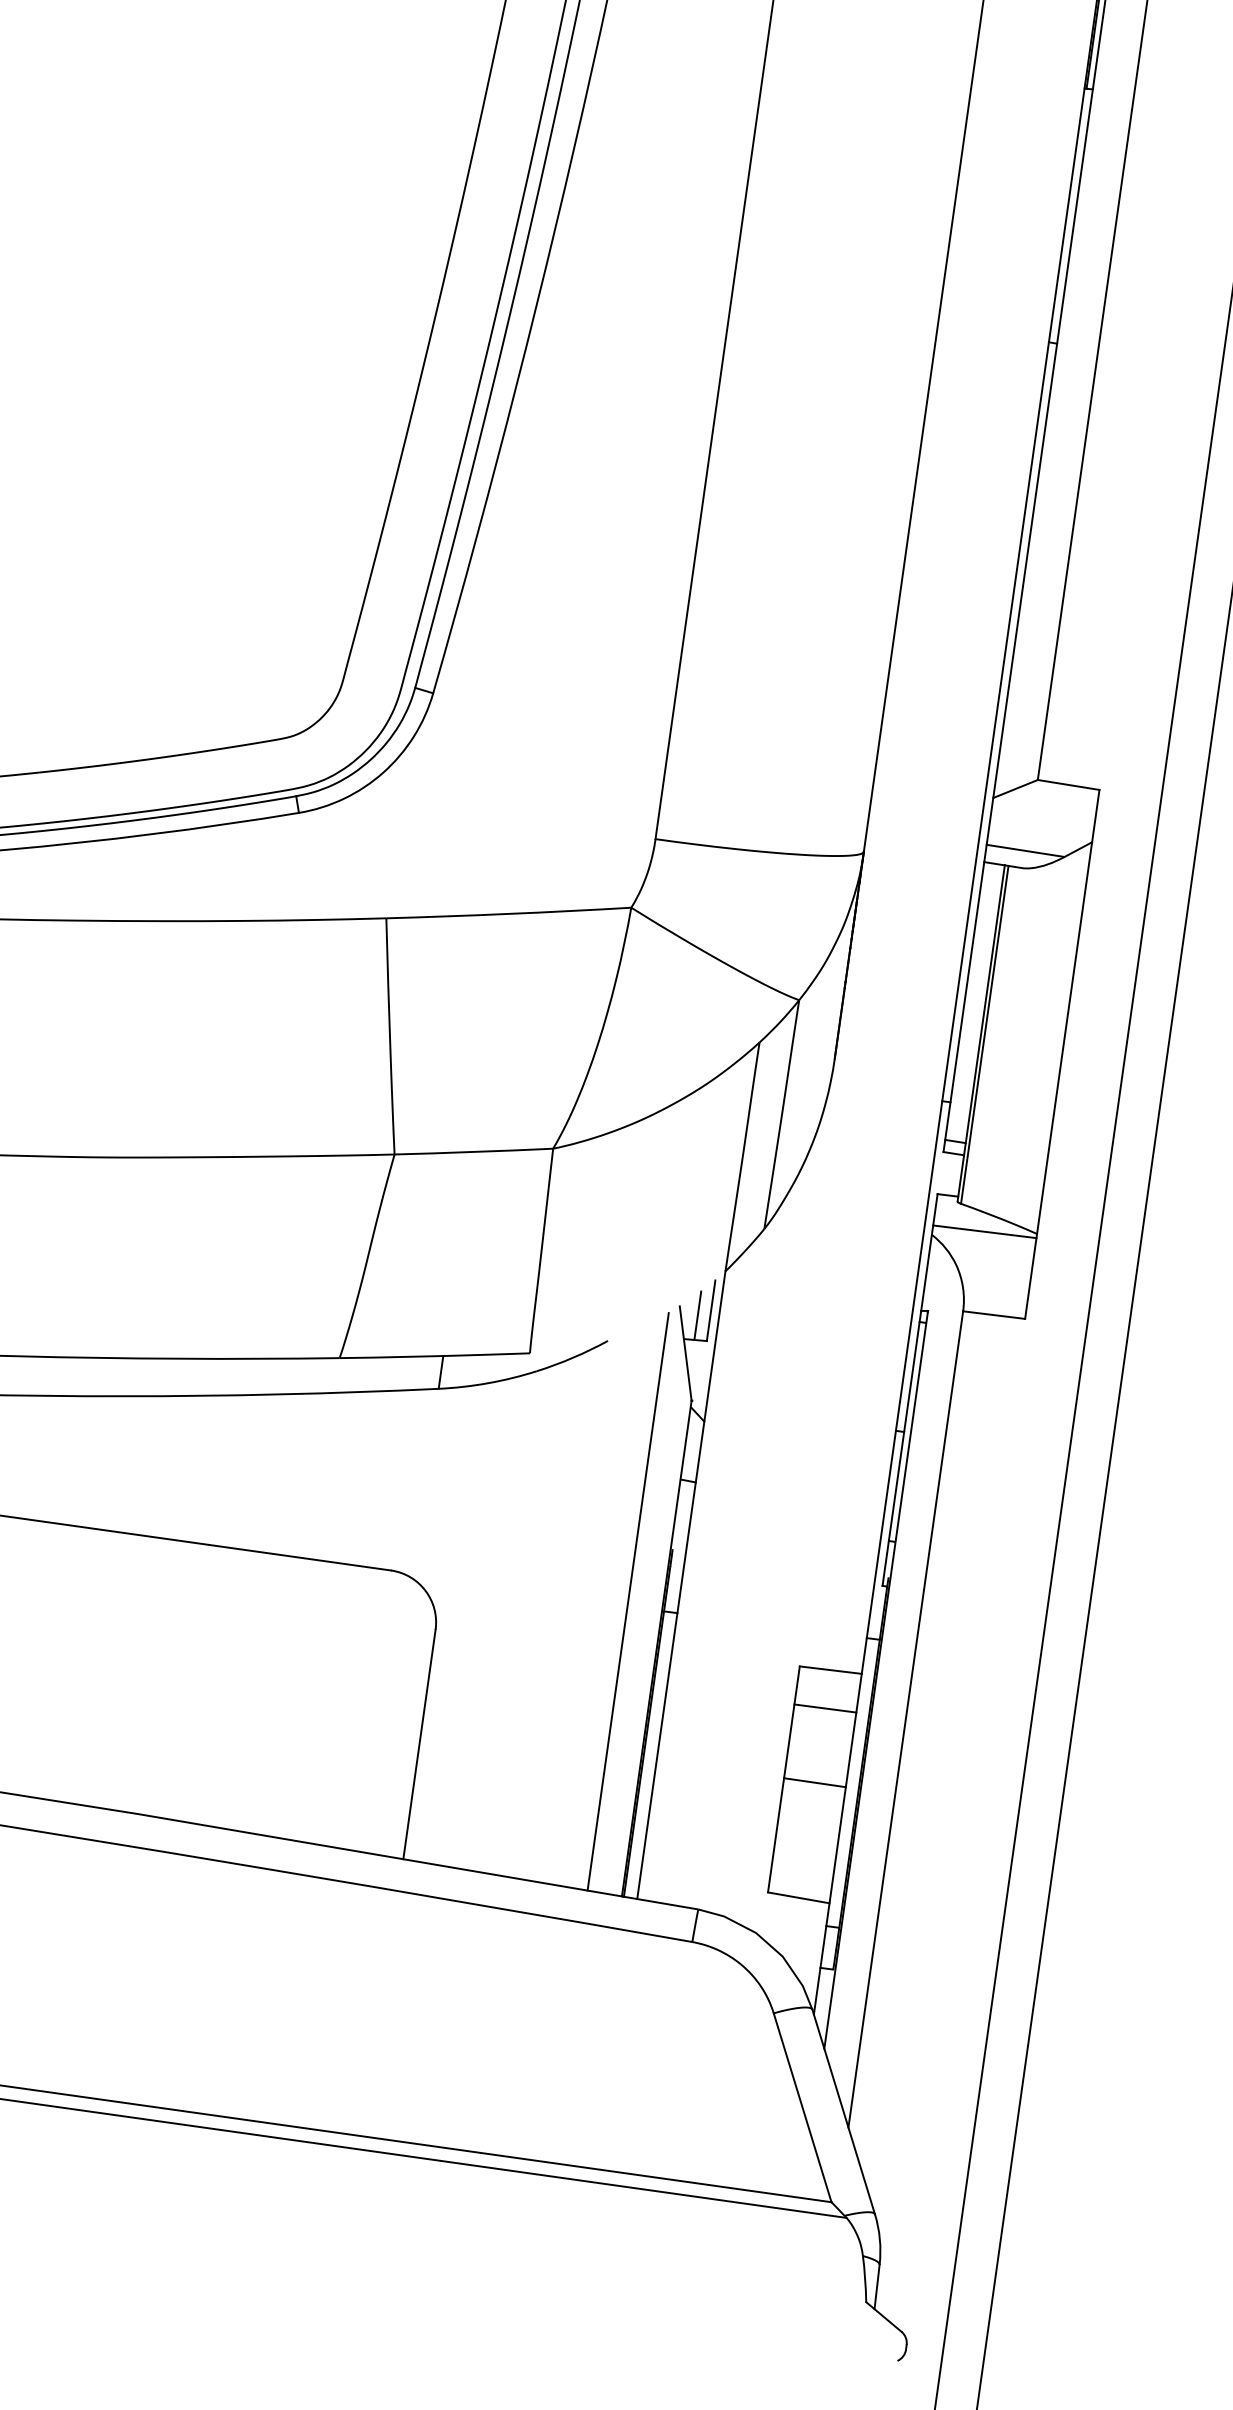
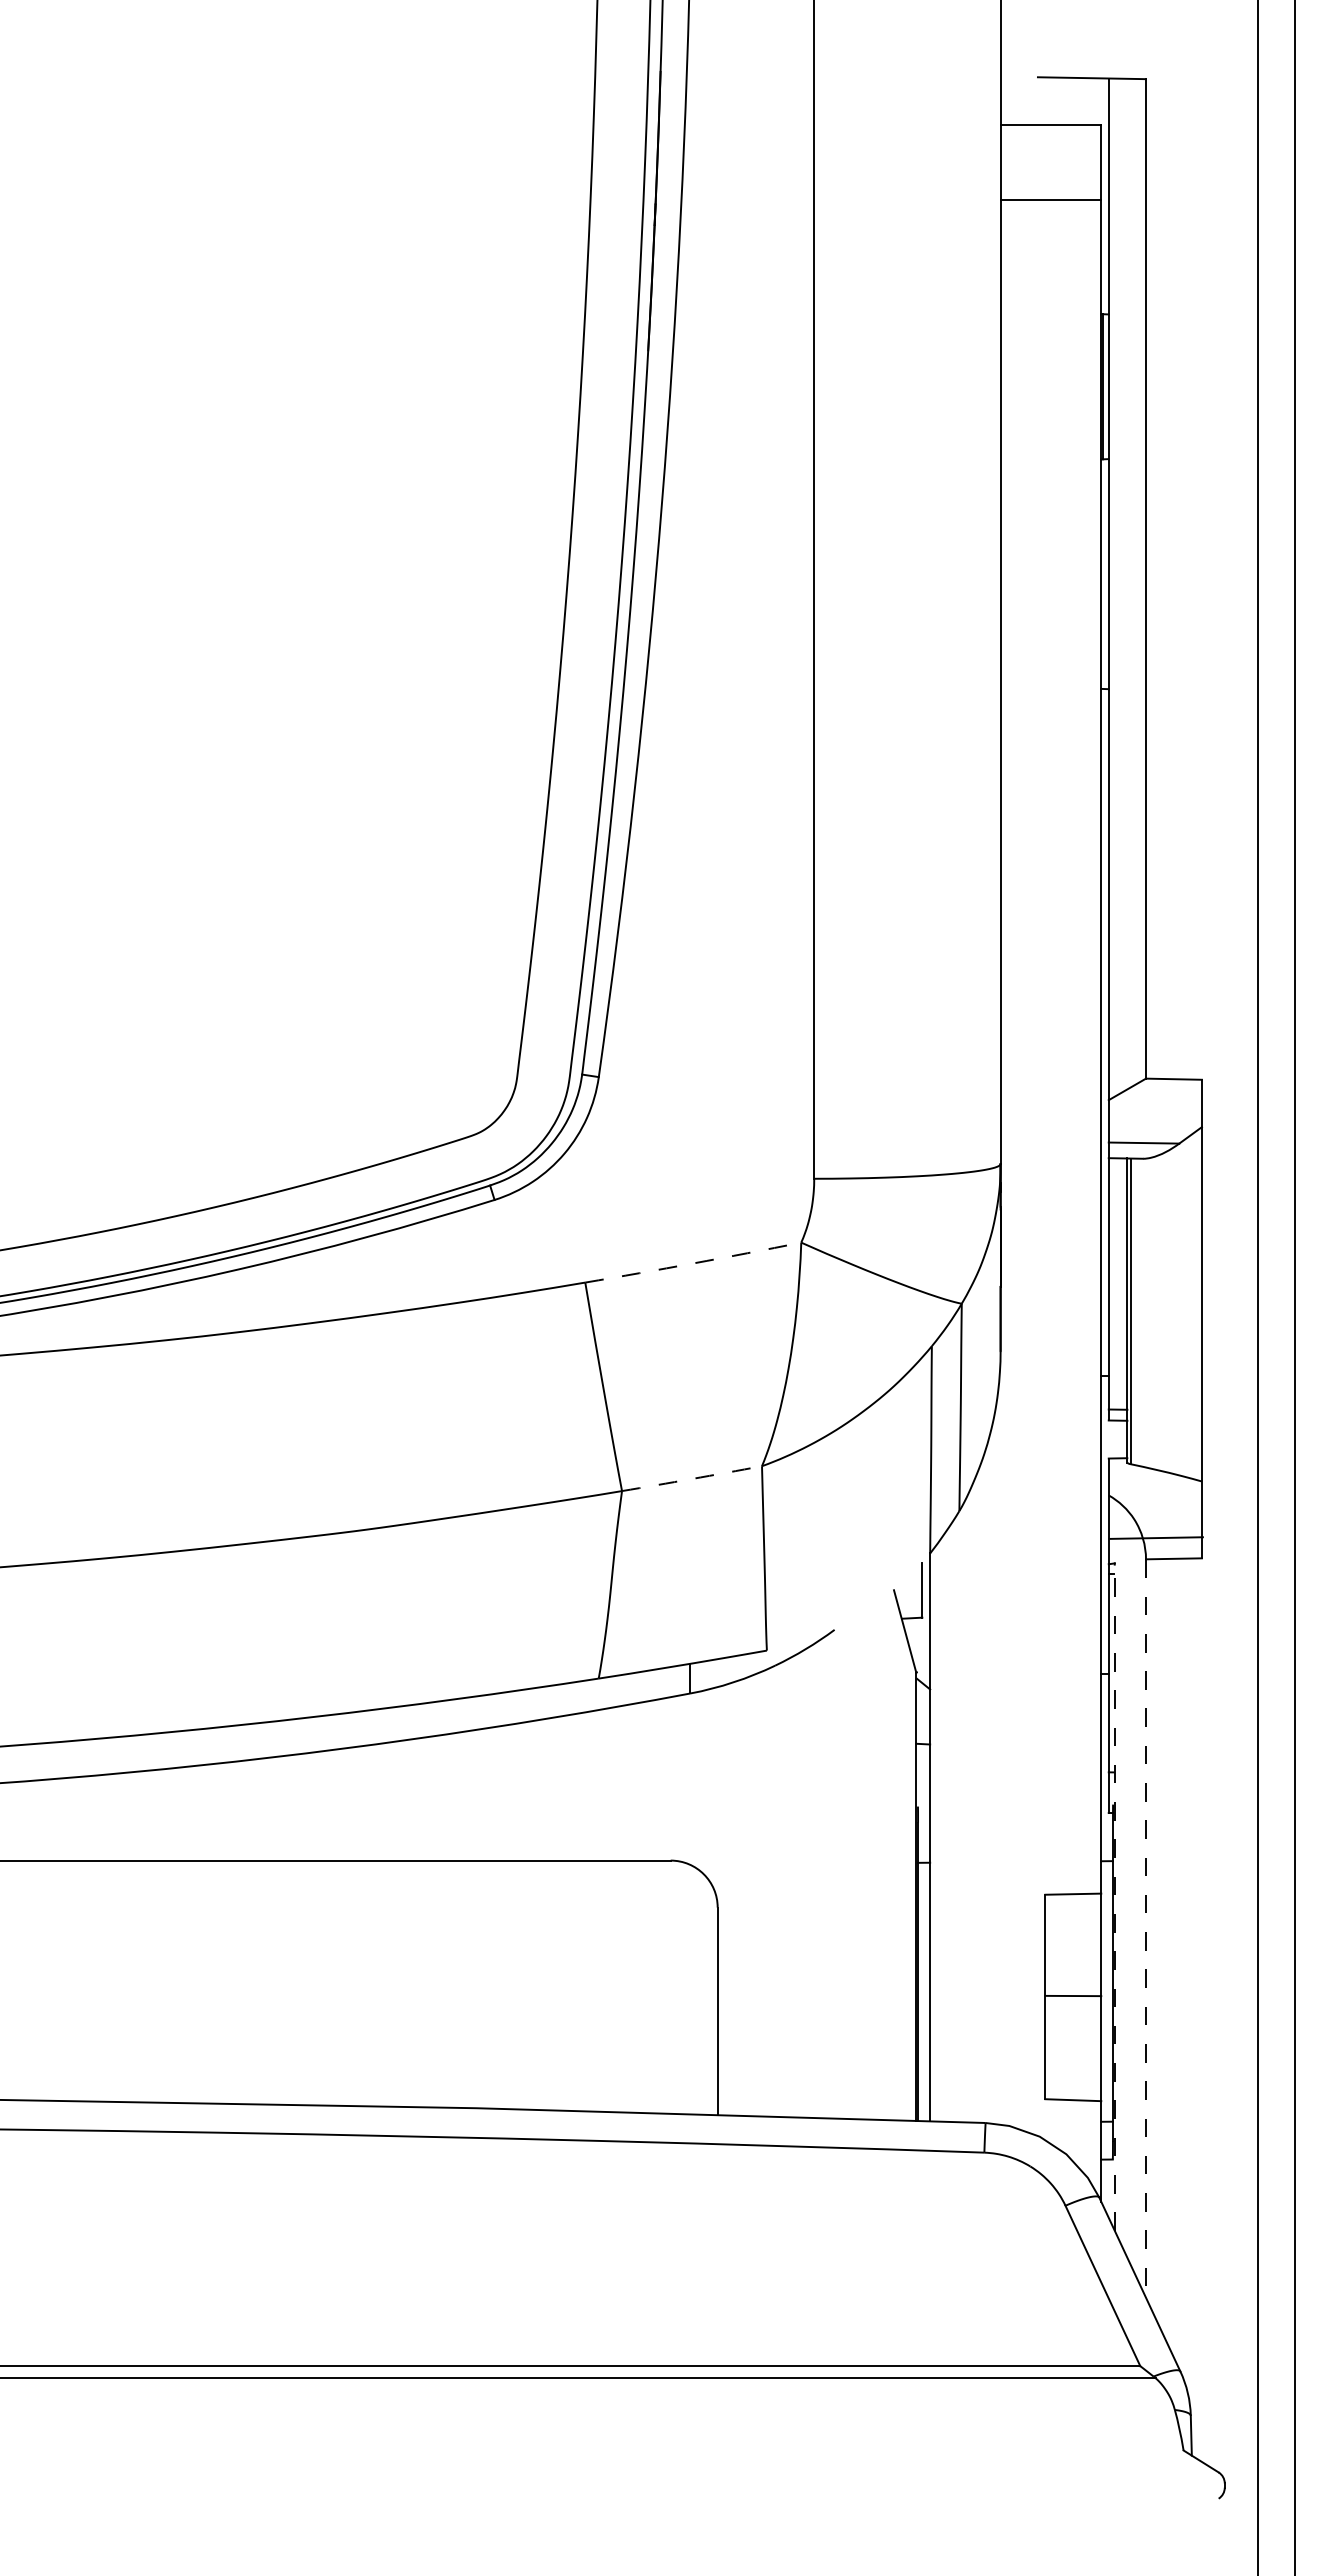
arc: (508, 914) -> (693, 1263), solid -> dashed
arc: (474, 1151) -> (692, 1478), solid -> dashed
line: (984, 1231) -> (1155, 1537), moved
line: (698, 1315) -> (911, 1596), removed
line: (628, 1601) -> (885, 1858), removed
line: (875, 1680) -> (1114, 1897), solid -> dashed
line: (825, 1708) -> (1073, 1928), removed
line: (906, 1720) -> (1146, 1929), solid -> dashed

